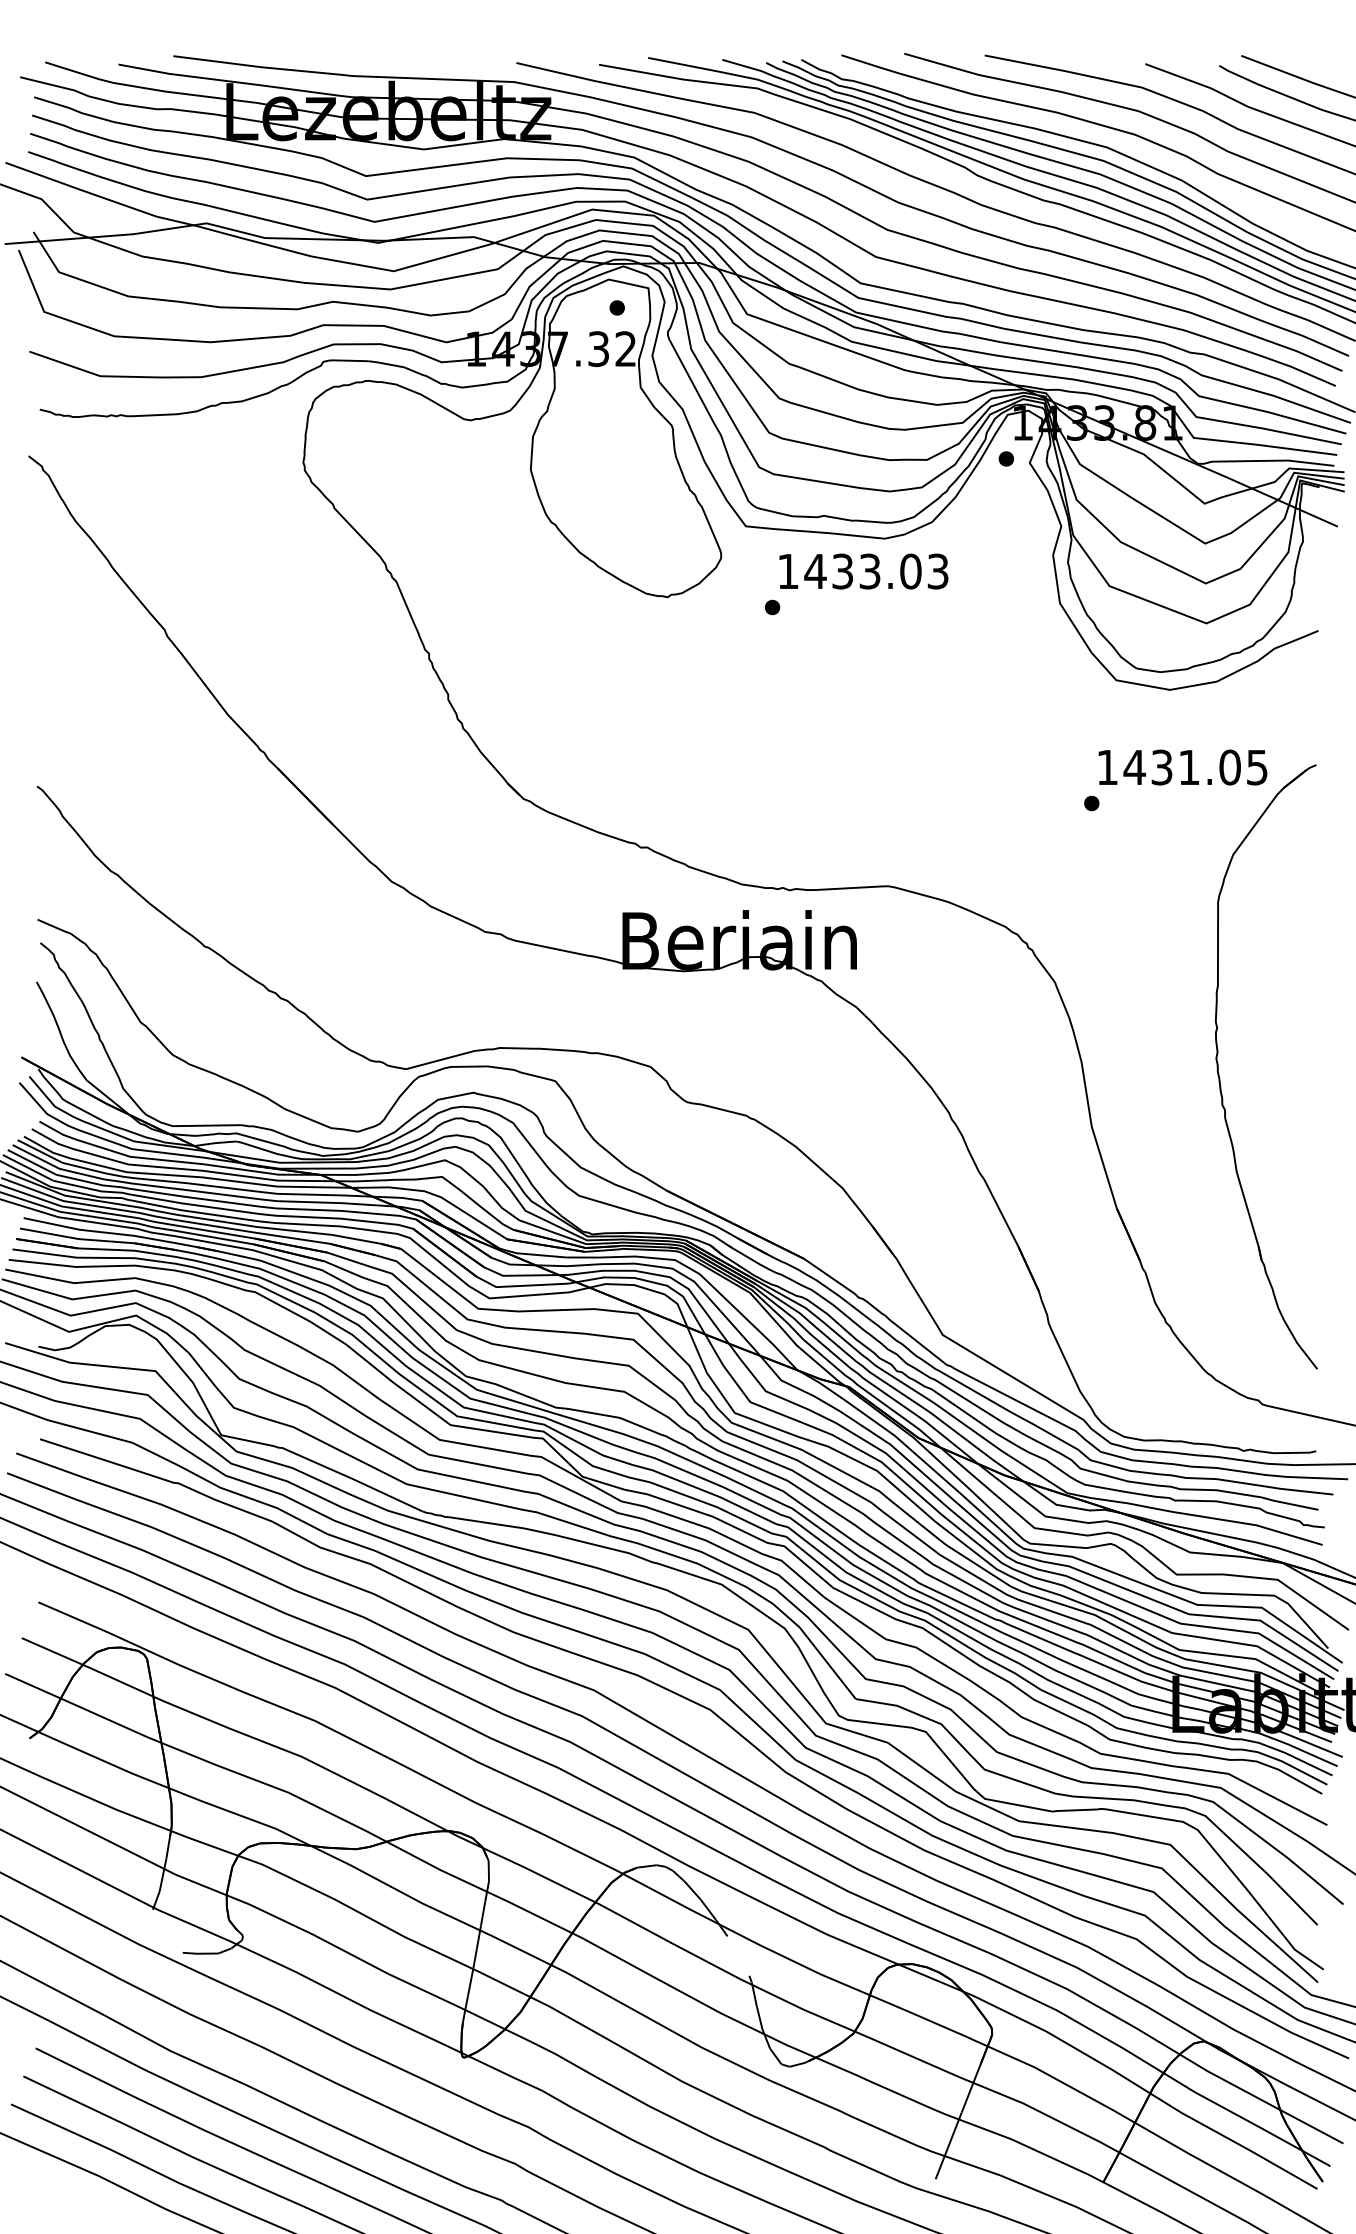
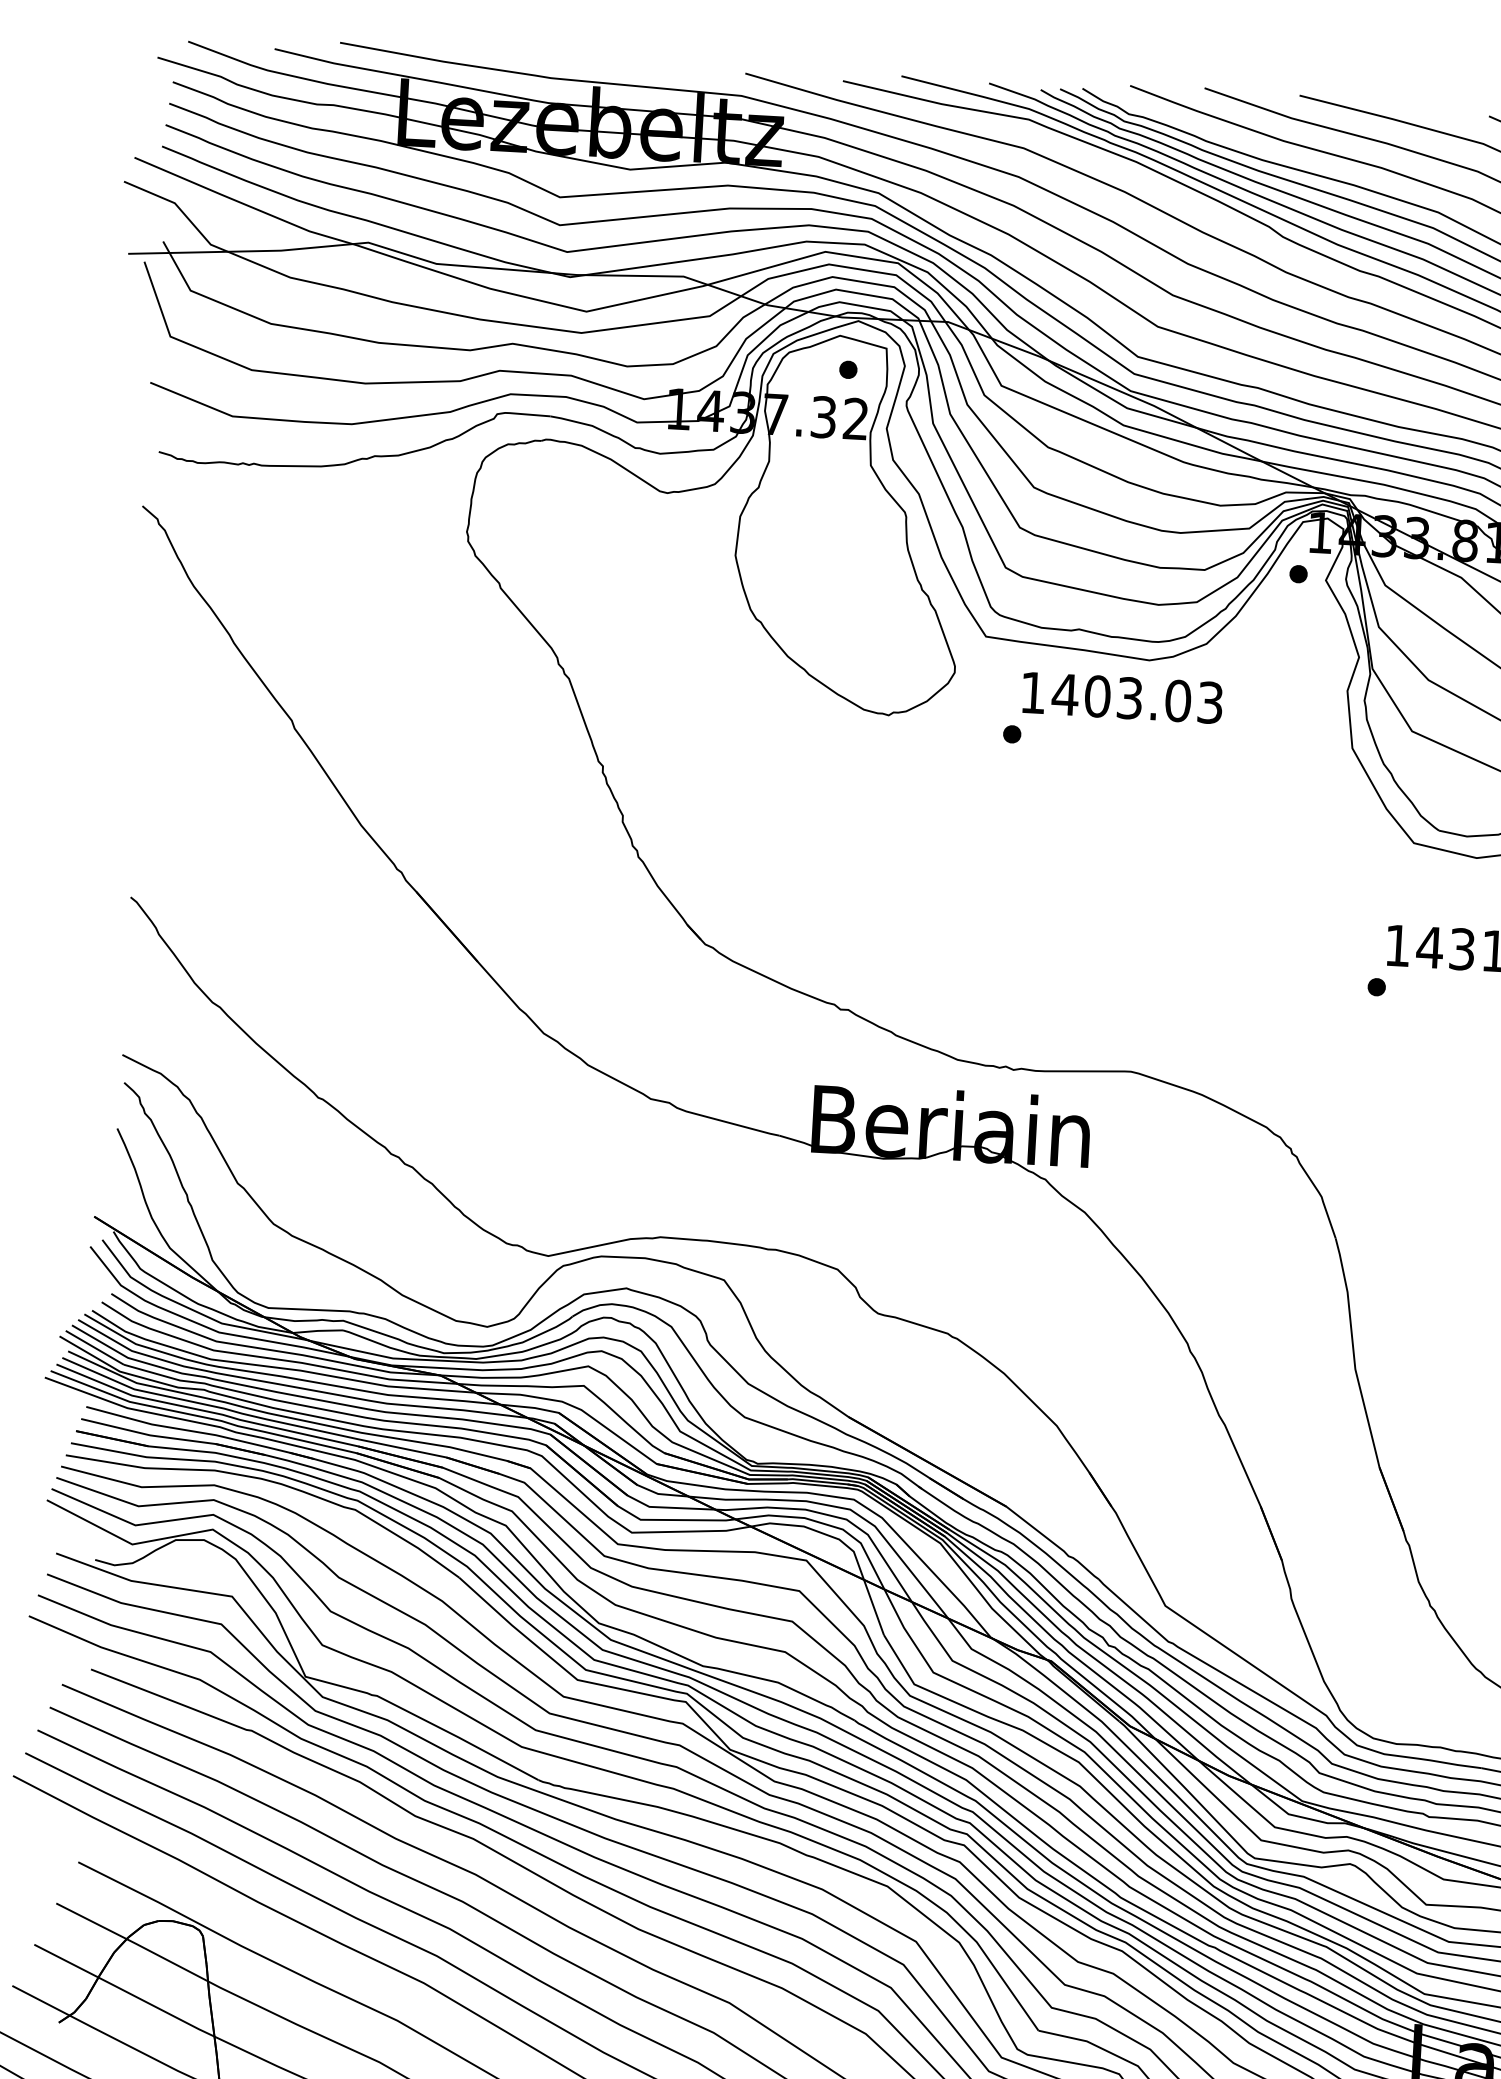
text: (842, 571) -> (1097, 696), 1433.03 -> 1403.03

